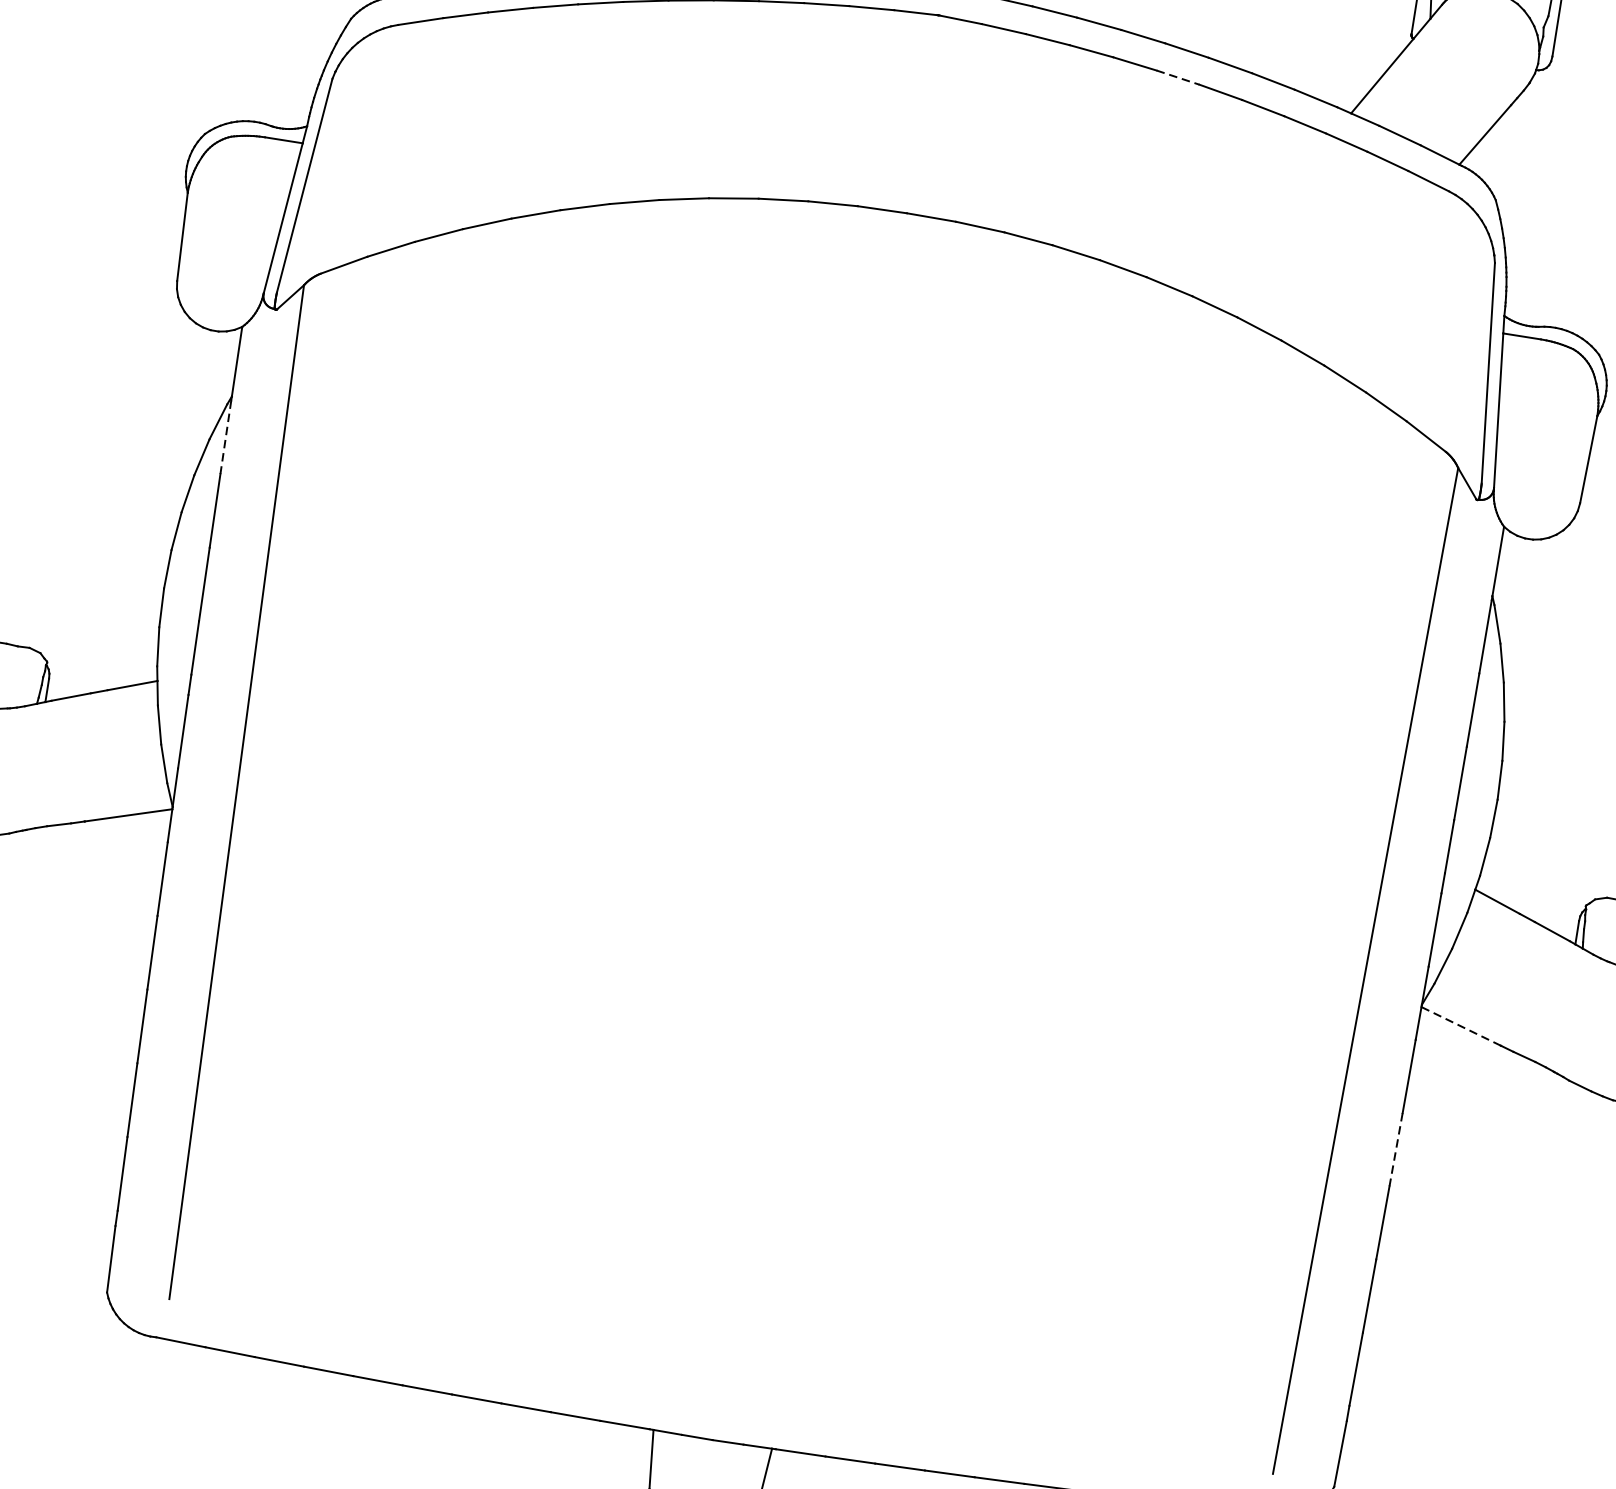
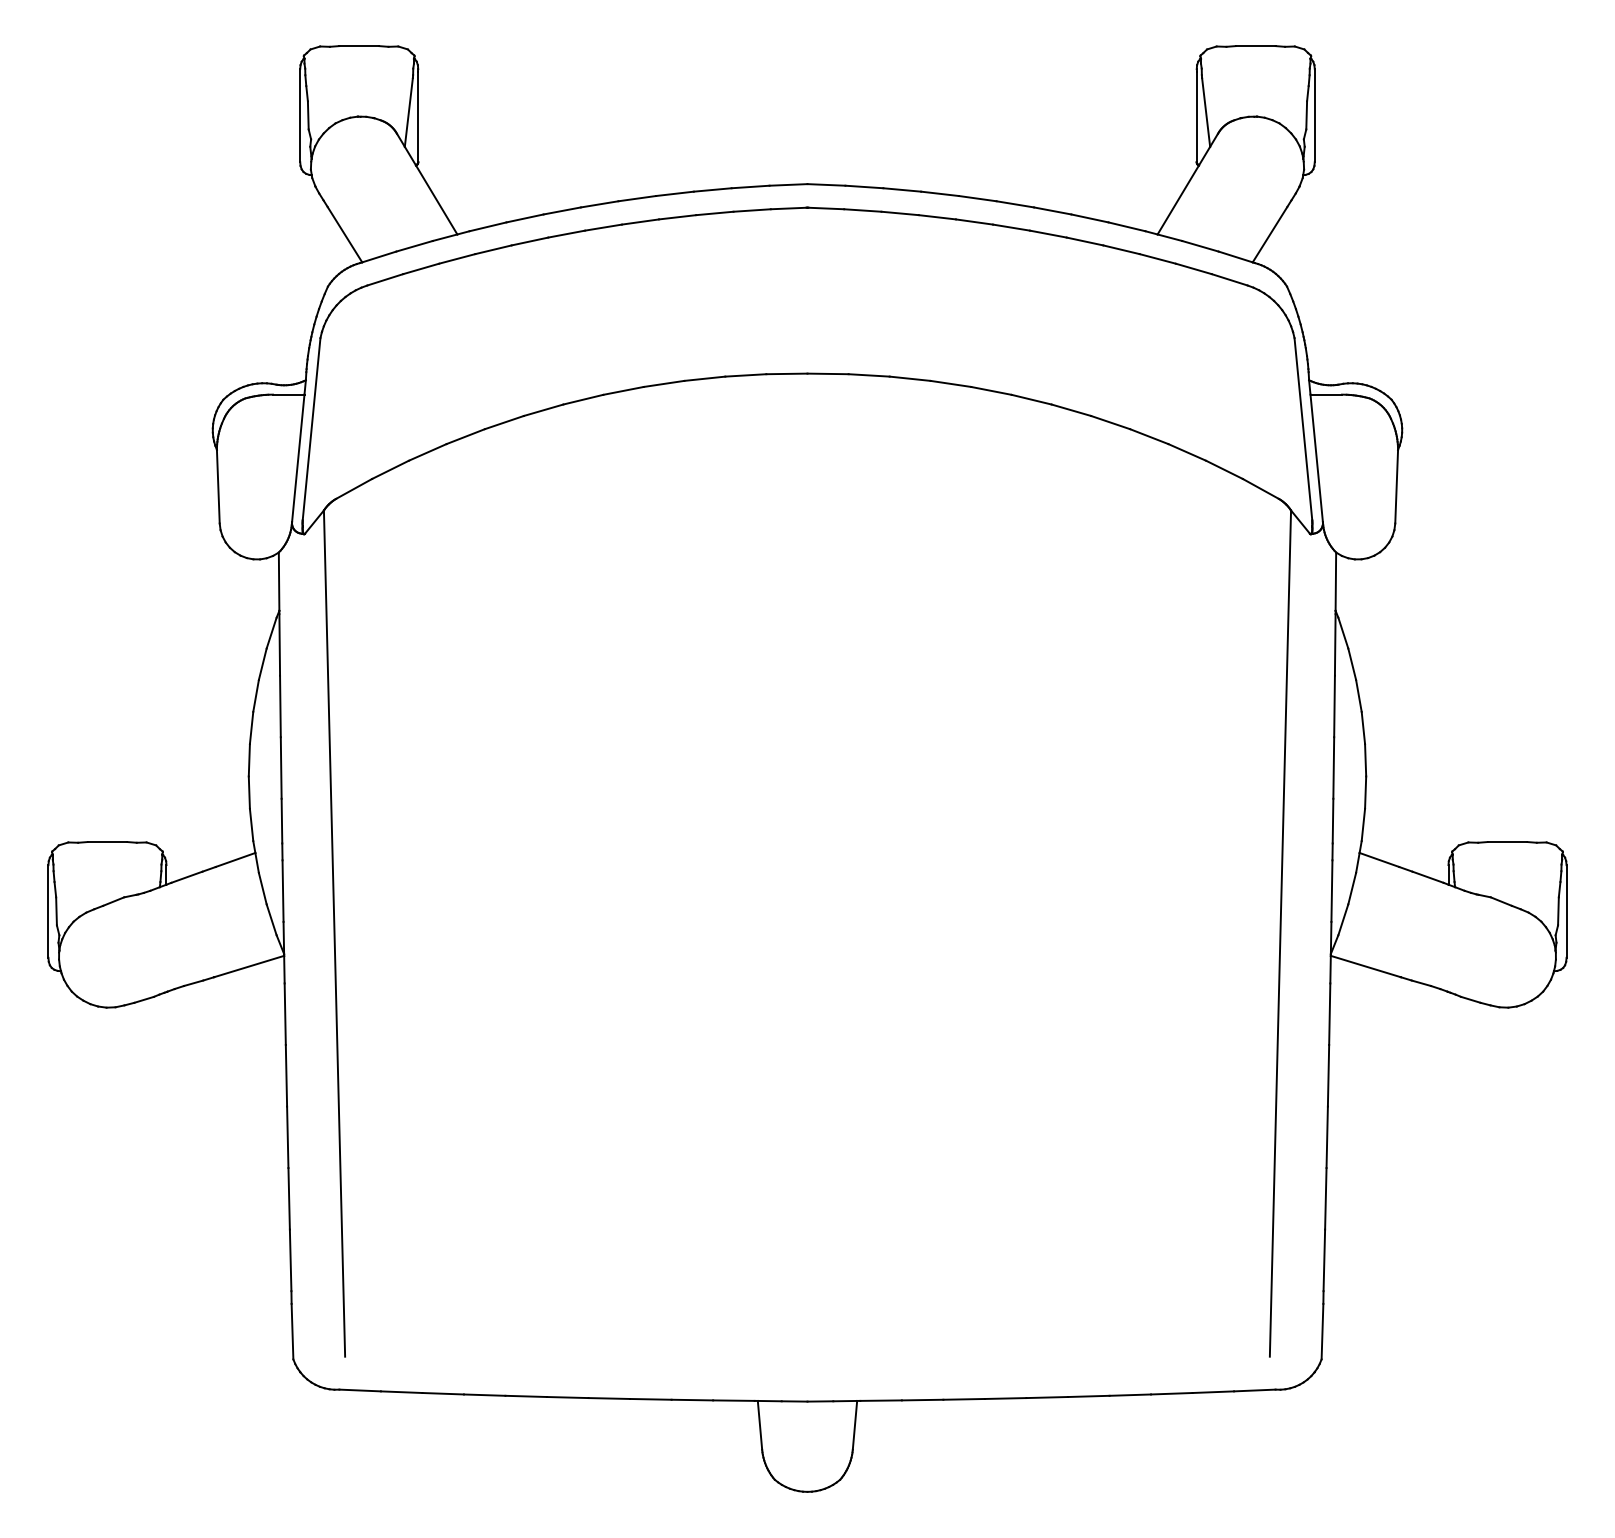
line: (1178, 77) -> (1011, 227), dashed -> solid
line: (225, 436) -> (279, 644), dashed -> solid
line: (1460, 1026) -> (1365, 966), dashed -> solid
line: (1396, 1149) -> (1328, 1075), dashed -> solid

